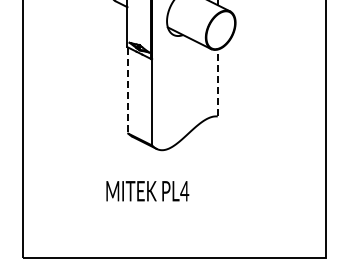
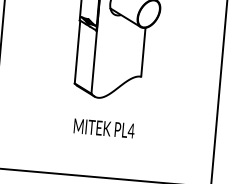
line: (217, 82) -> (143, 51), dashed -> solid
line: (128, 90) -> (77, 52), dashed -> solid
text: (147, 191) -> (104, 128), moved

